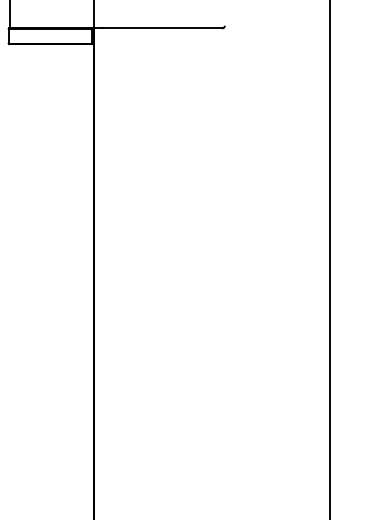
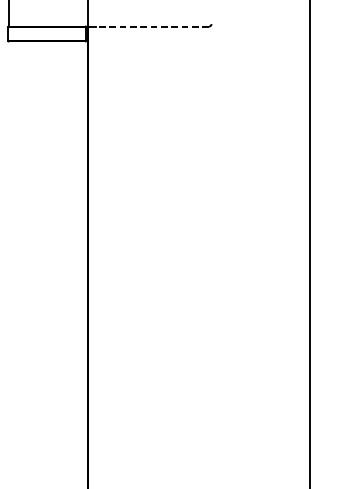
line: (161, 28) -> (151, 26), solid -> dashed

